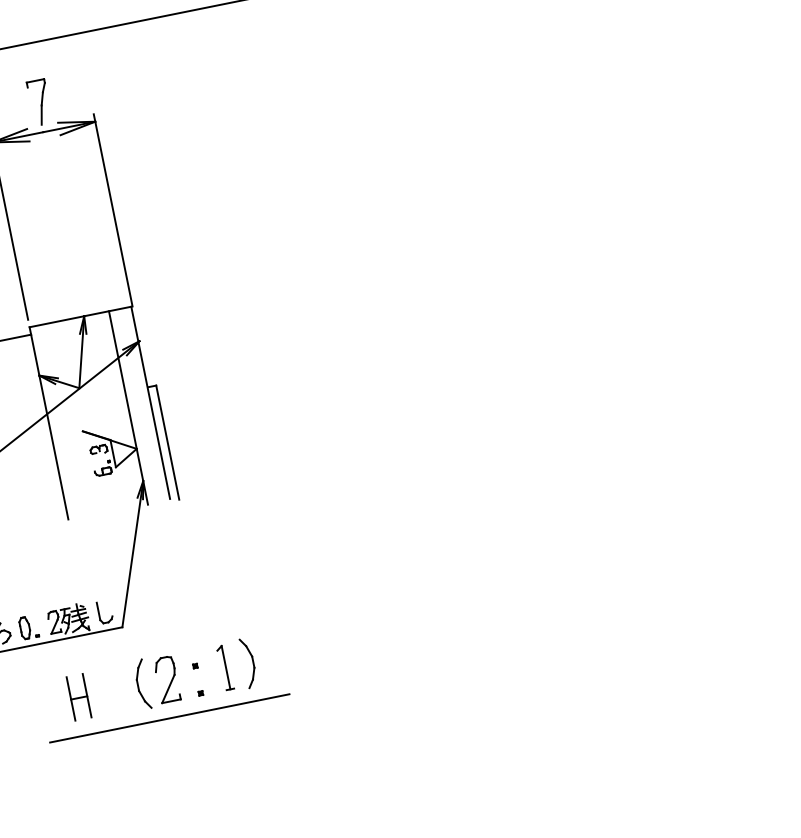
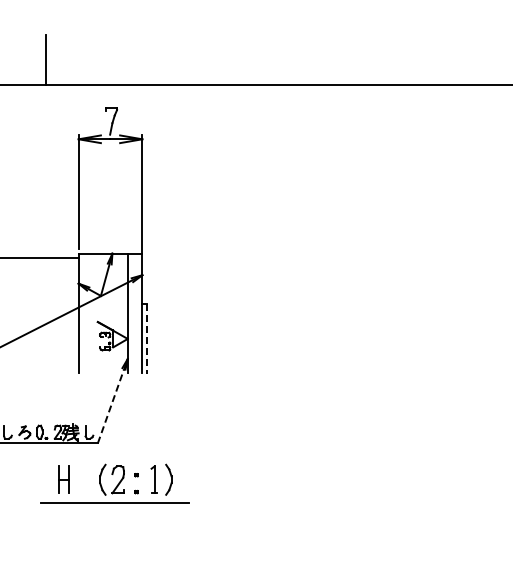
line: (168, 443) -> (147, 339), solid -> dashed
line: (132, 554) -> (112, 401), solid -> dashed

